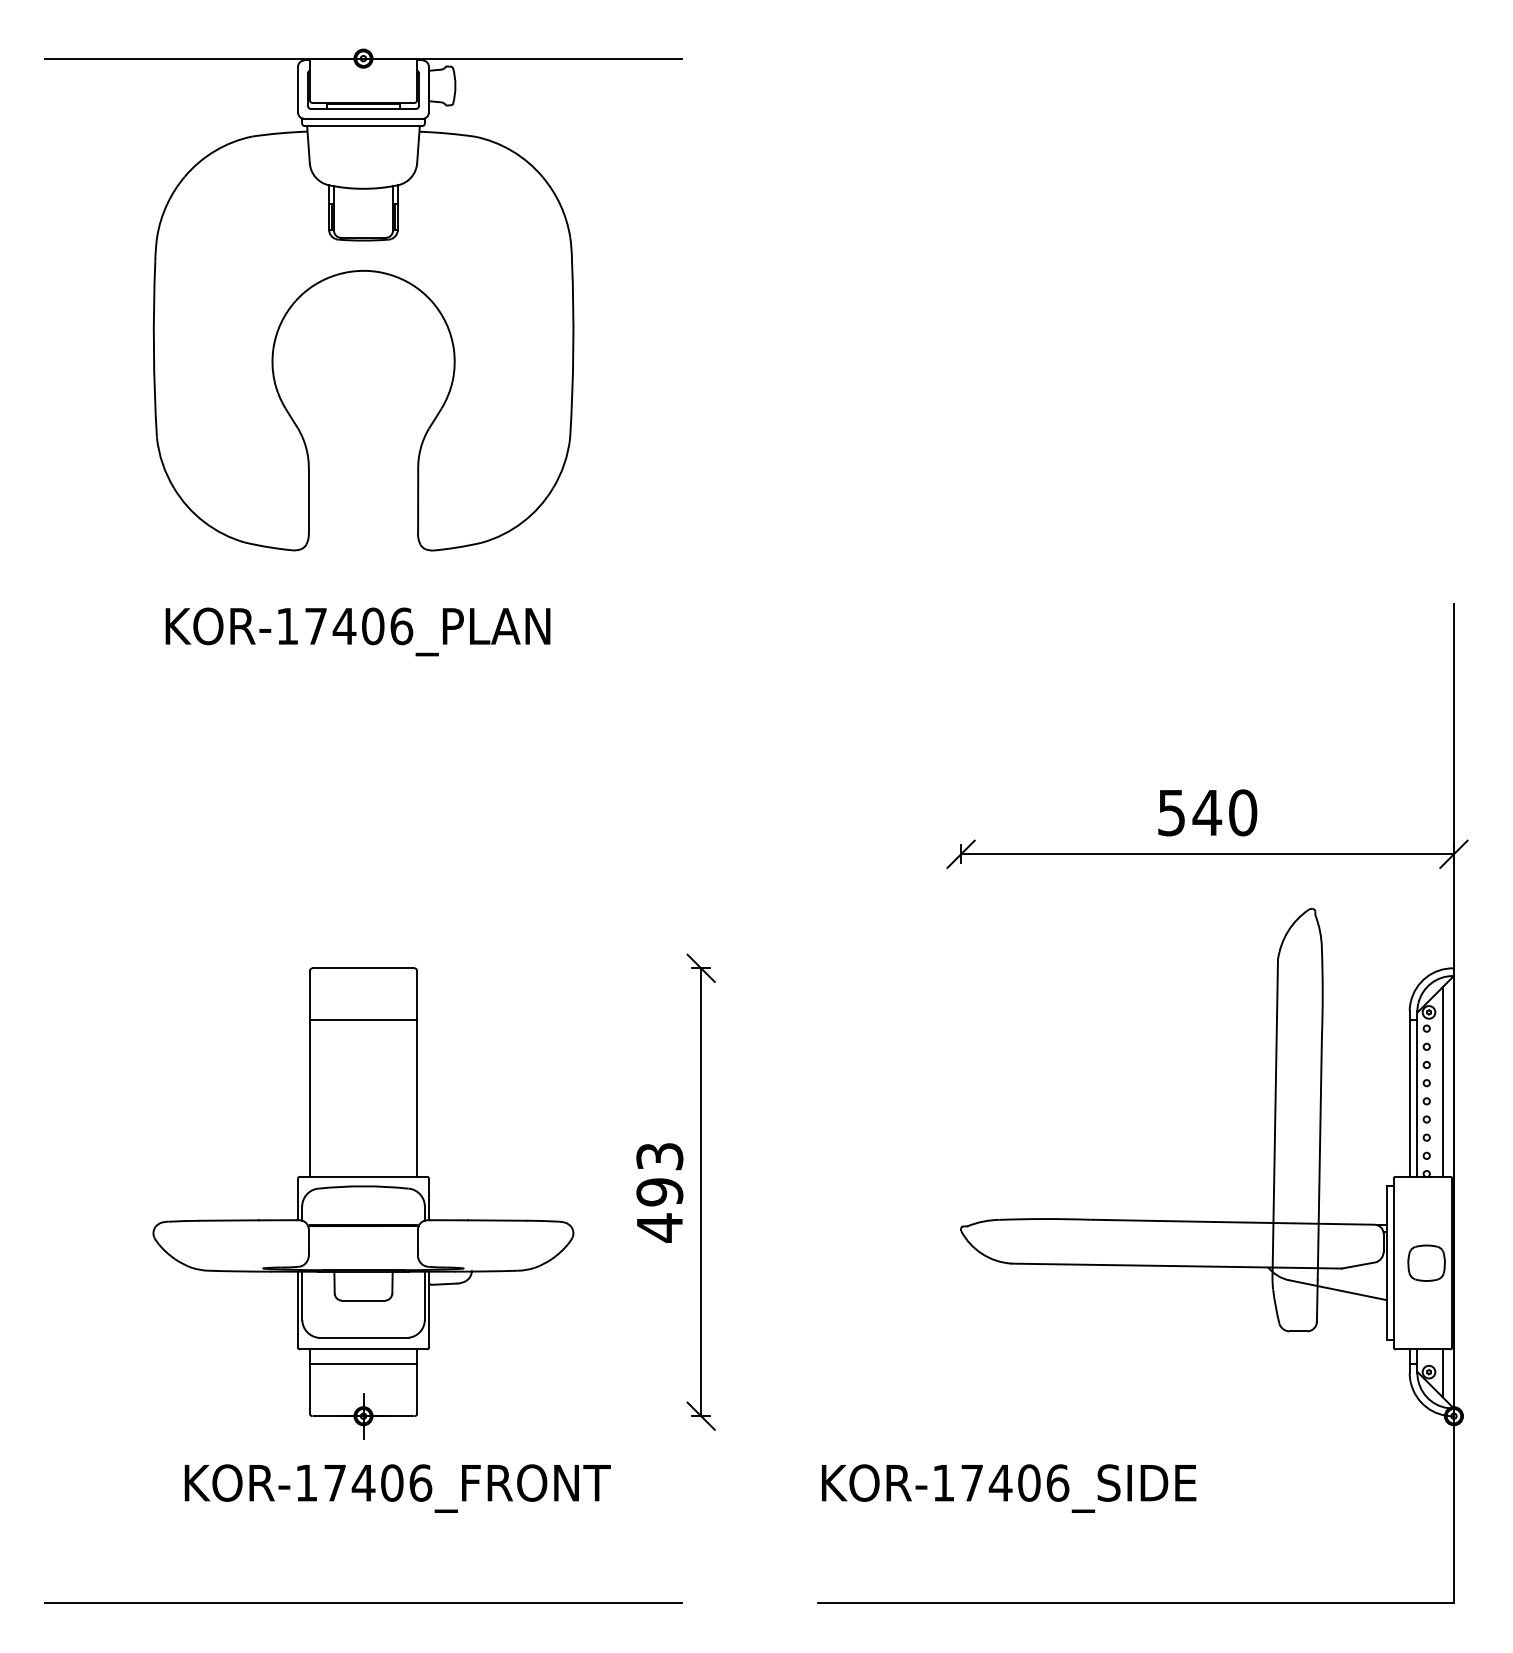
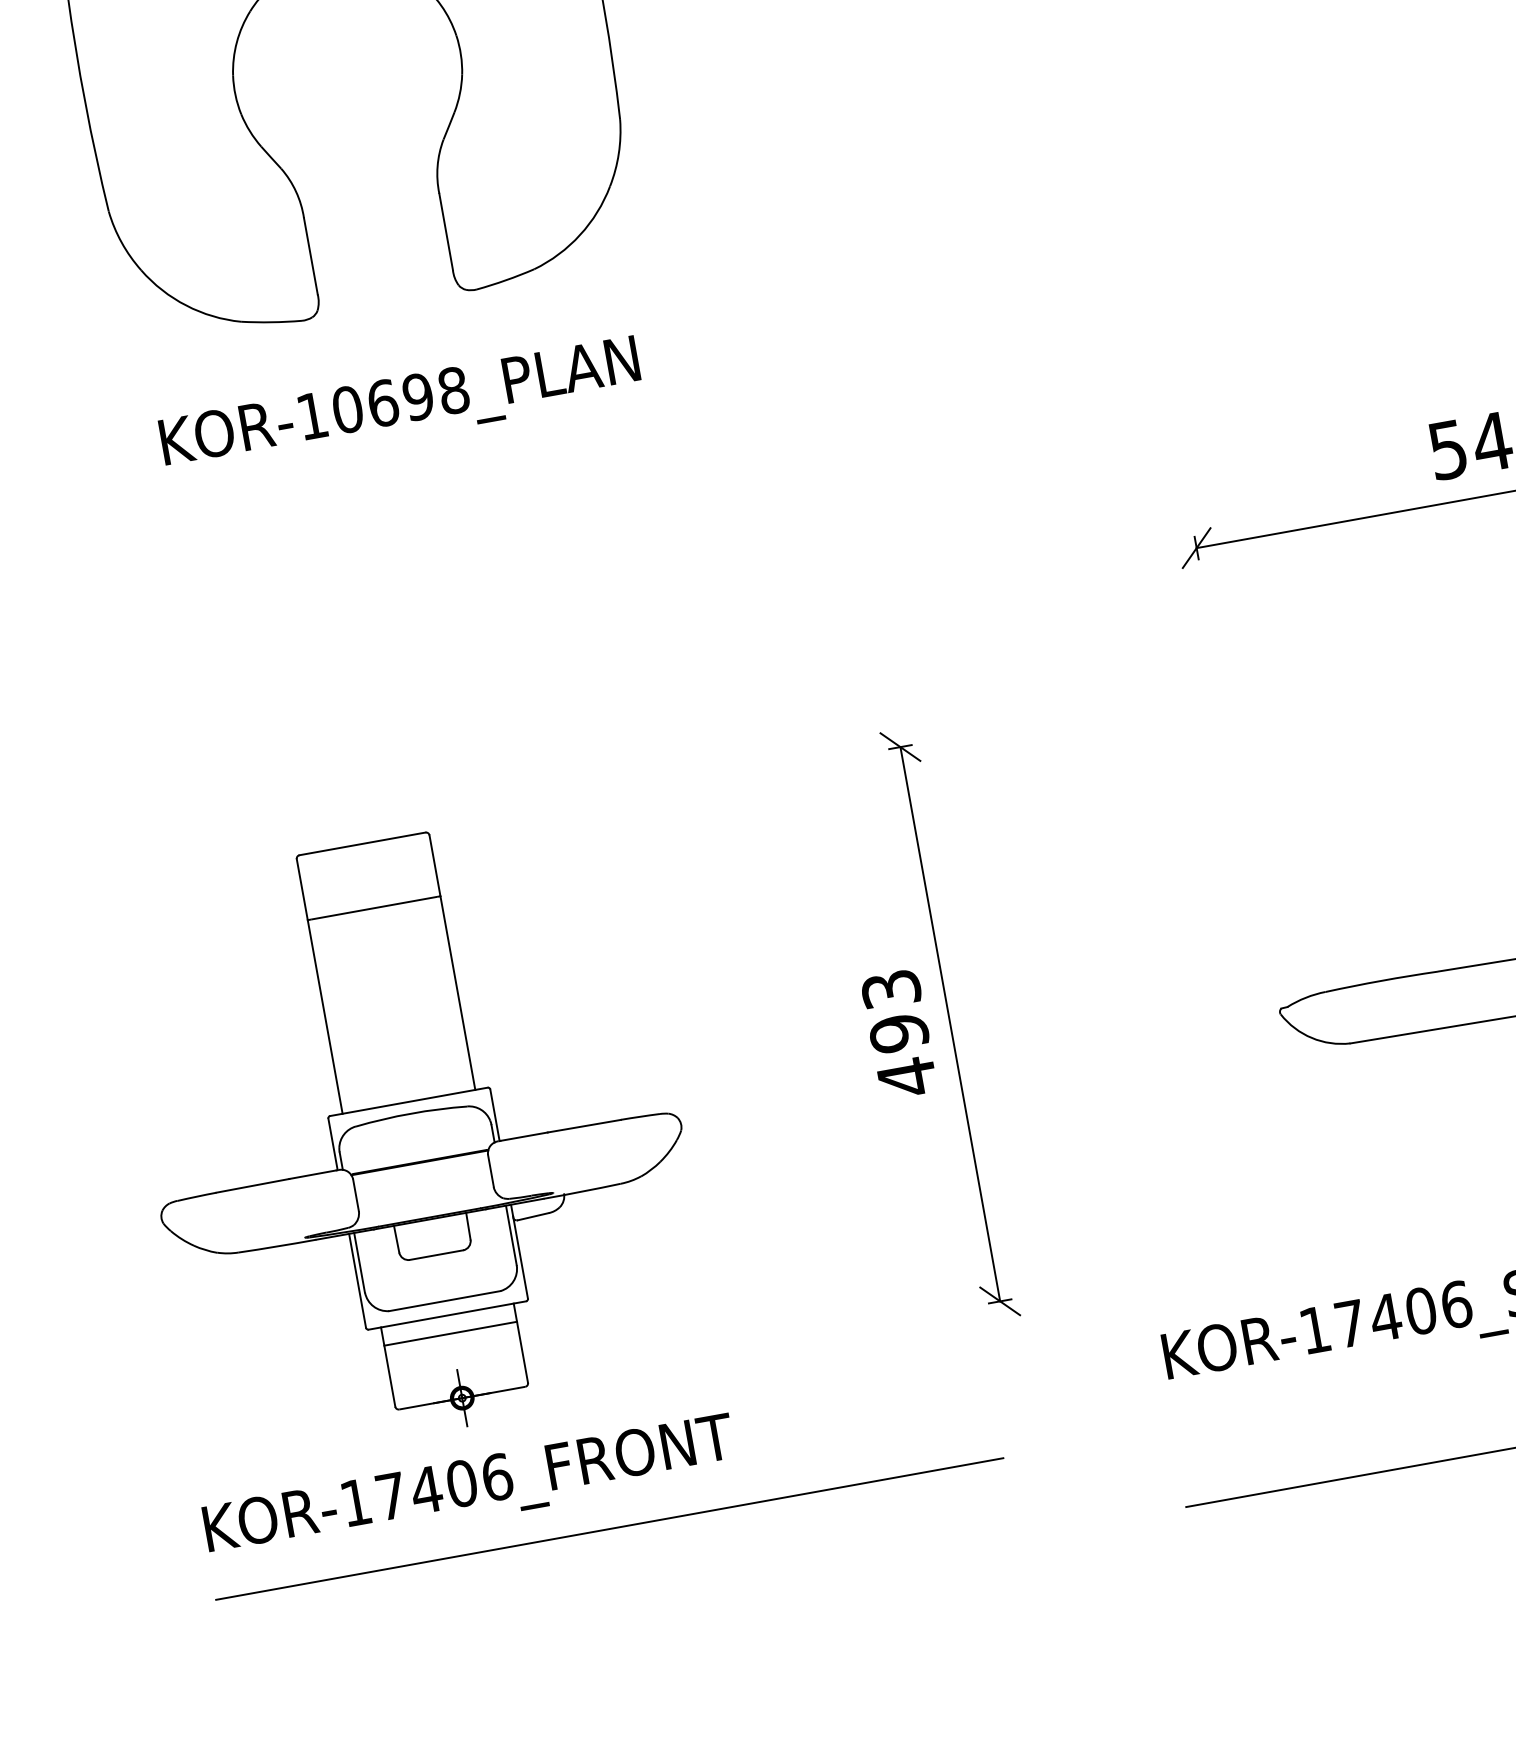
text: (359, 626) -> (401, 400), KOR-17406_PLAN -> KOR-10698_PLAN
part: (363, 1203) -> (414, 1134), moved
text: (397, 1488) -> (469, 1489), moved
line: (363, 1602) -> (609, 1527), moved

